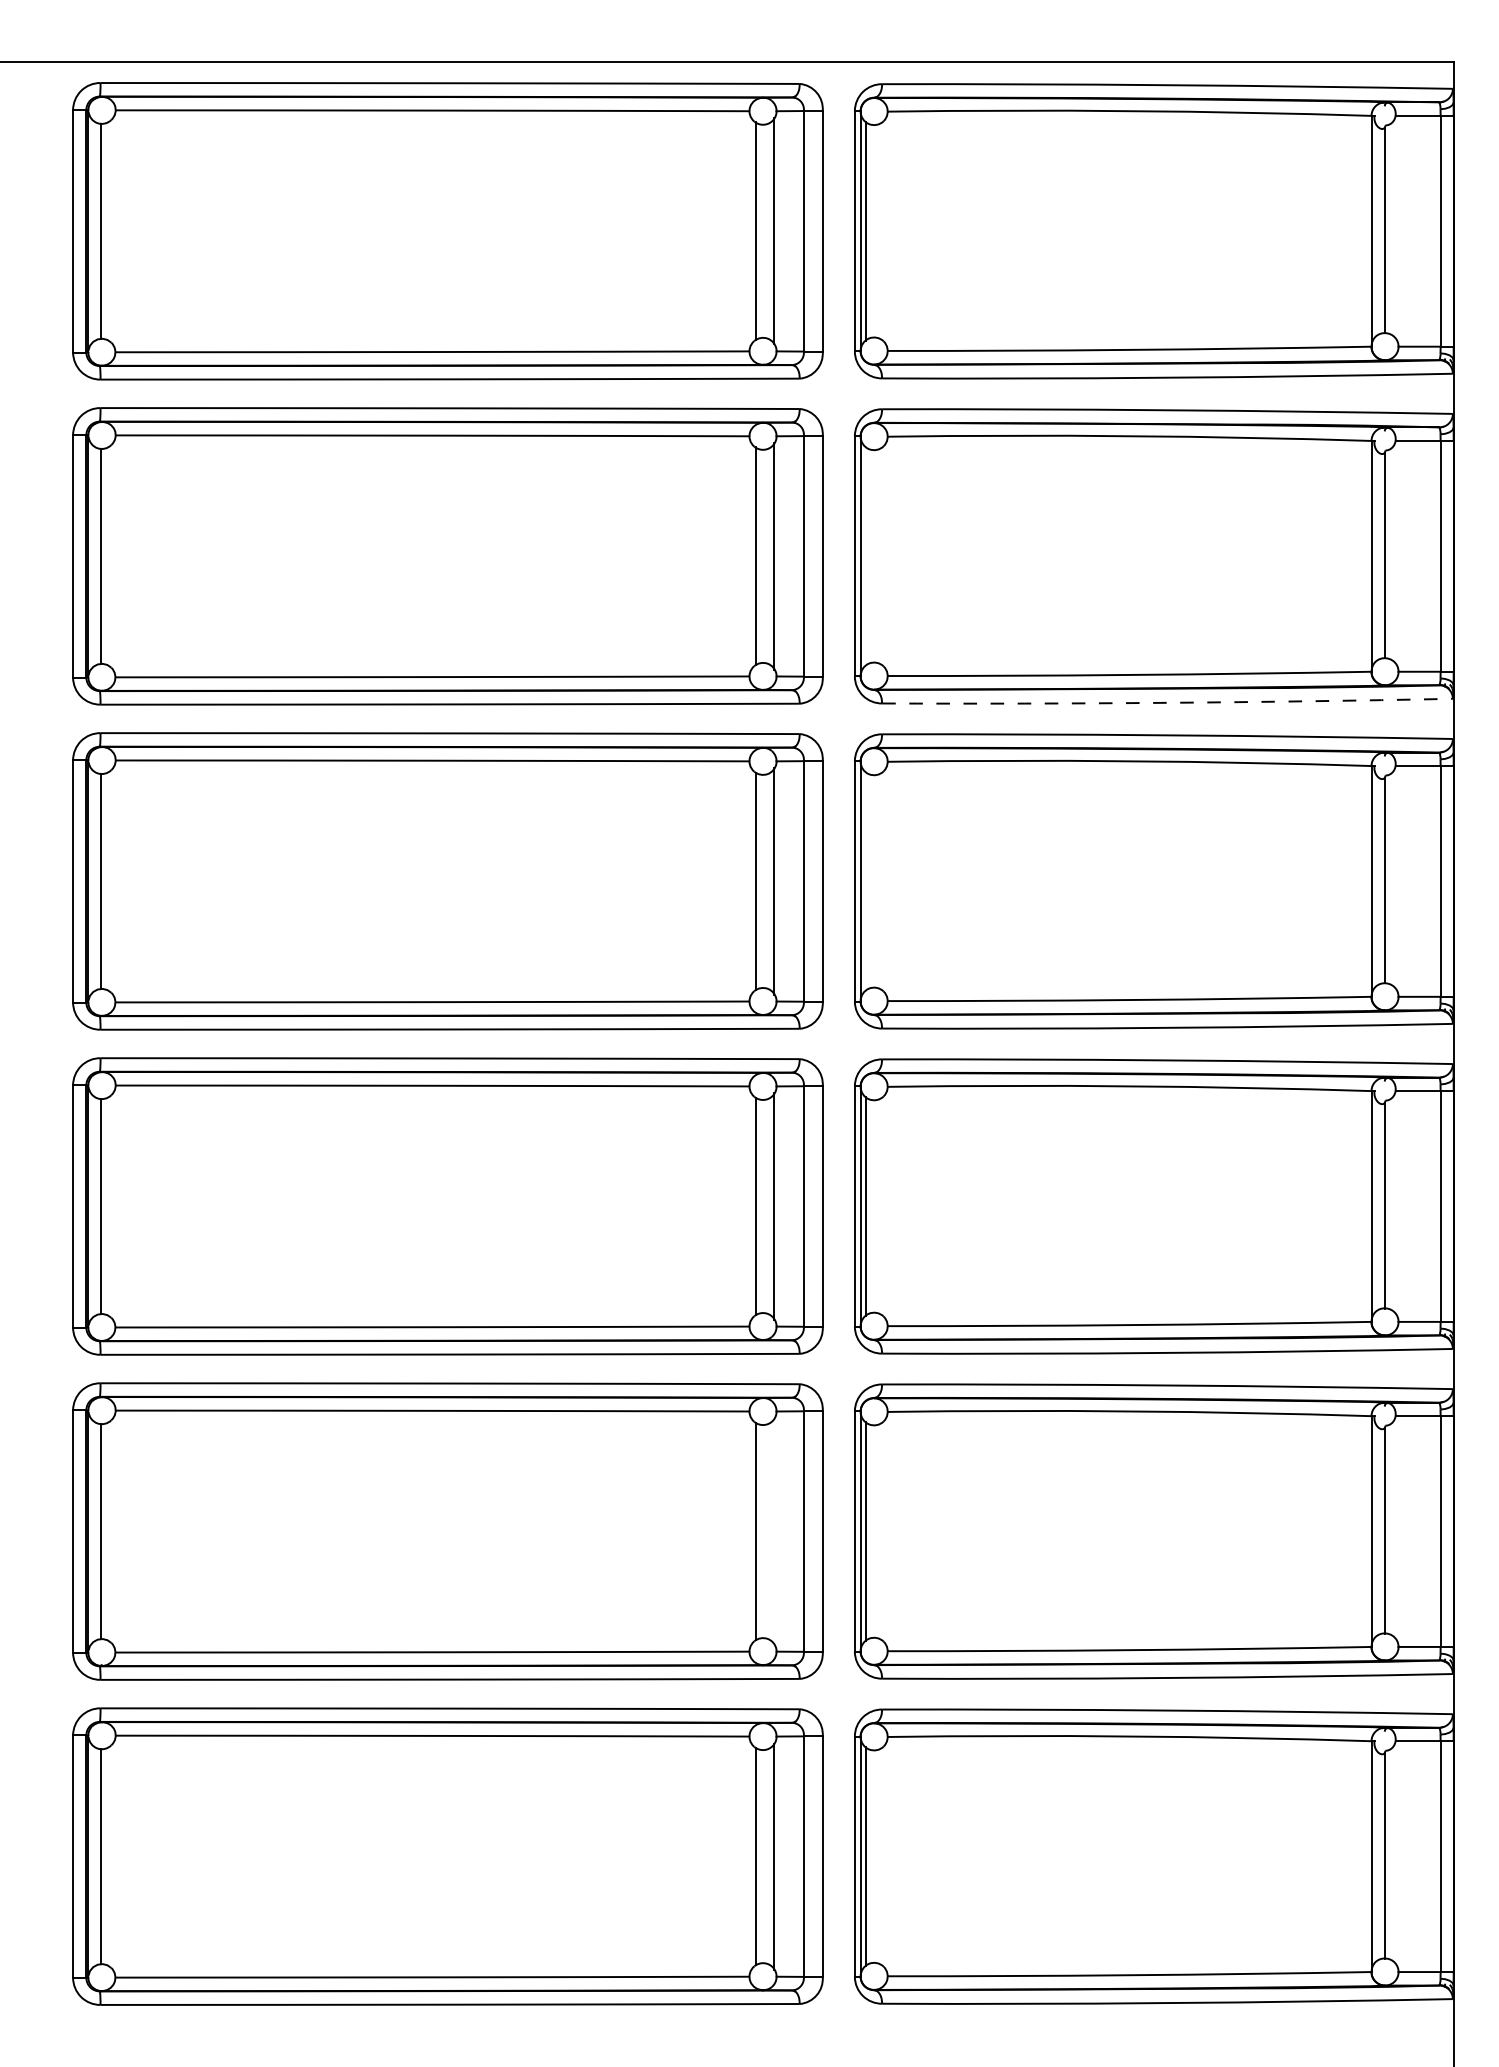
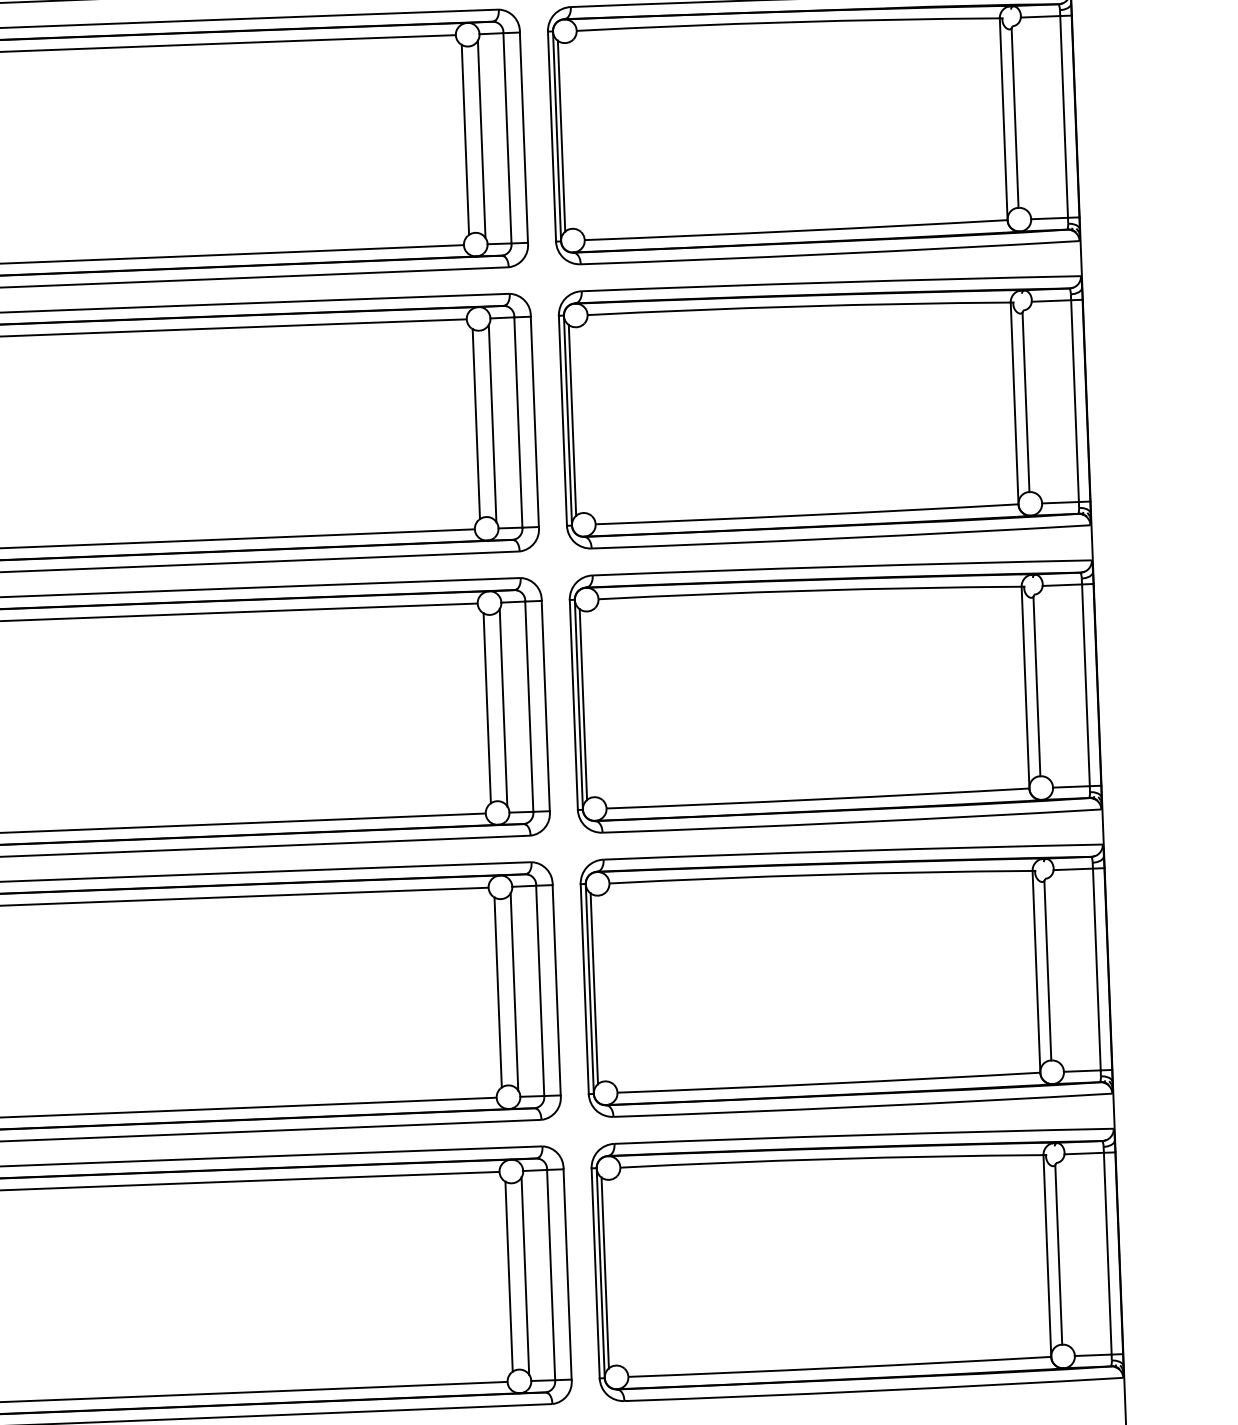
line: (865, 556) -> (561, 136), added
arc: (1167, 702) -> (830, 253), dashed -> solid
line: (865, 881) -> (572, 420), added
line: (774, 1531) -> (514, 991), added

